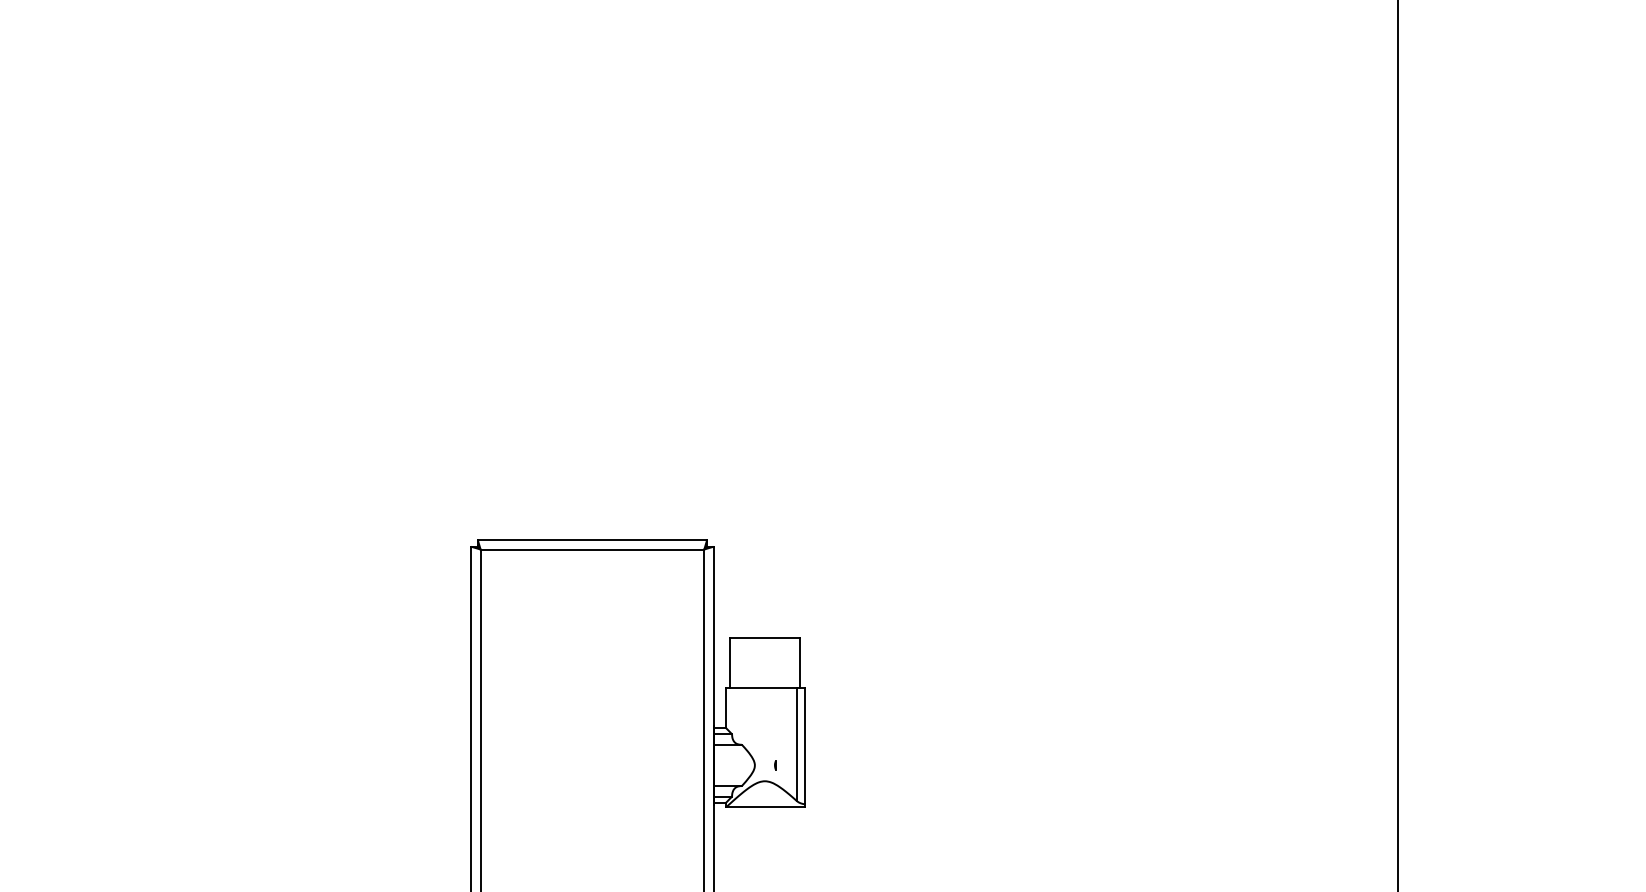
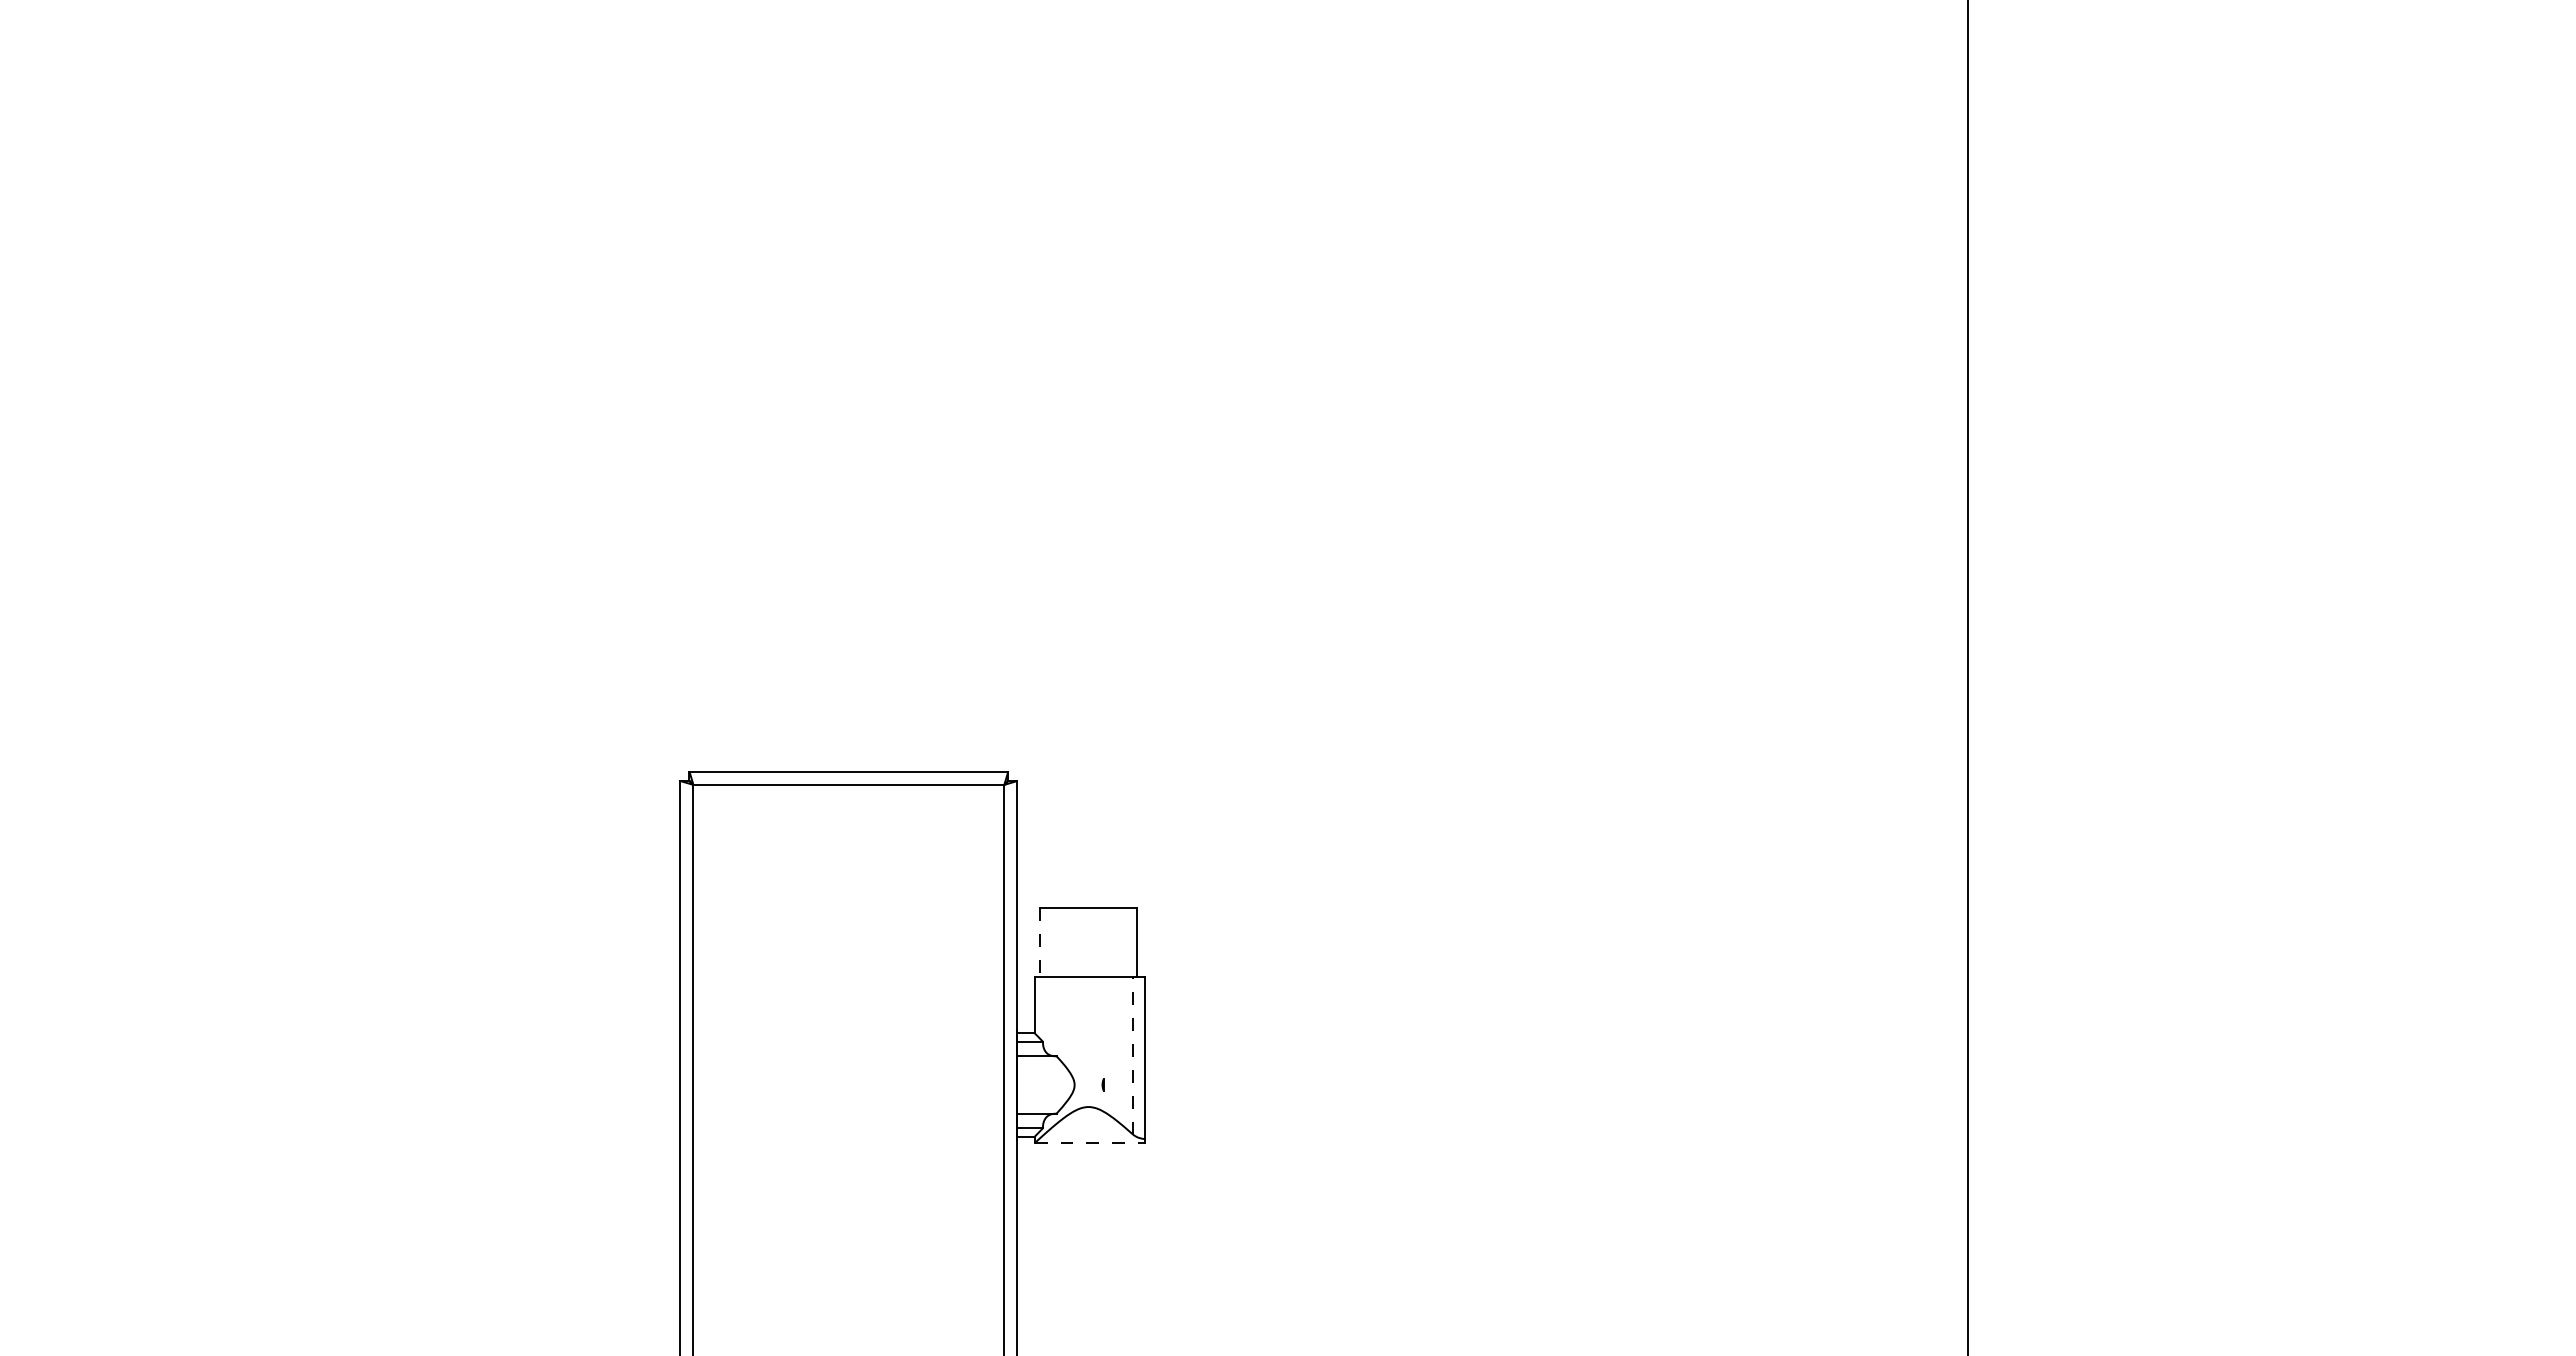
line: (730, 662) -> (1040, 942), solid -> dashed
line: (797, 744) -> (1133, 1055), solid -> dashed
line: (766, 807) -> (1090, 1143), solid -> dashed

